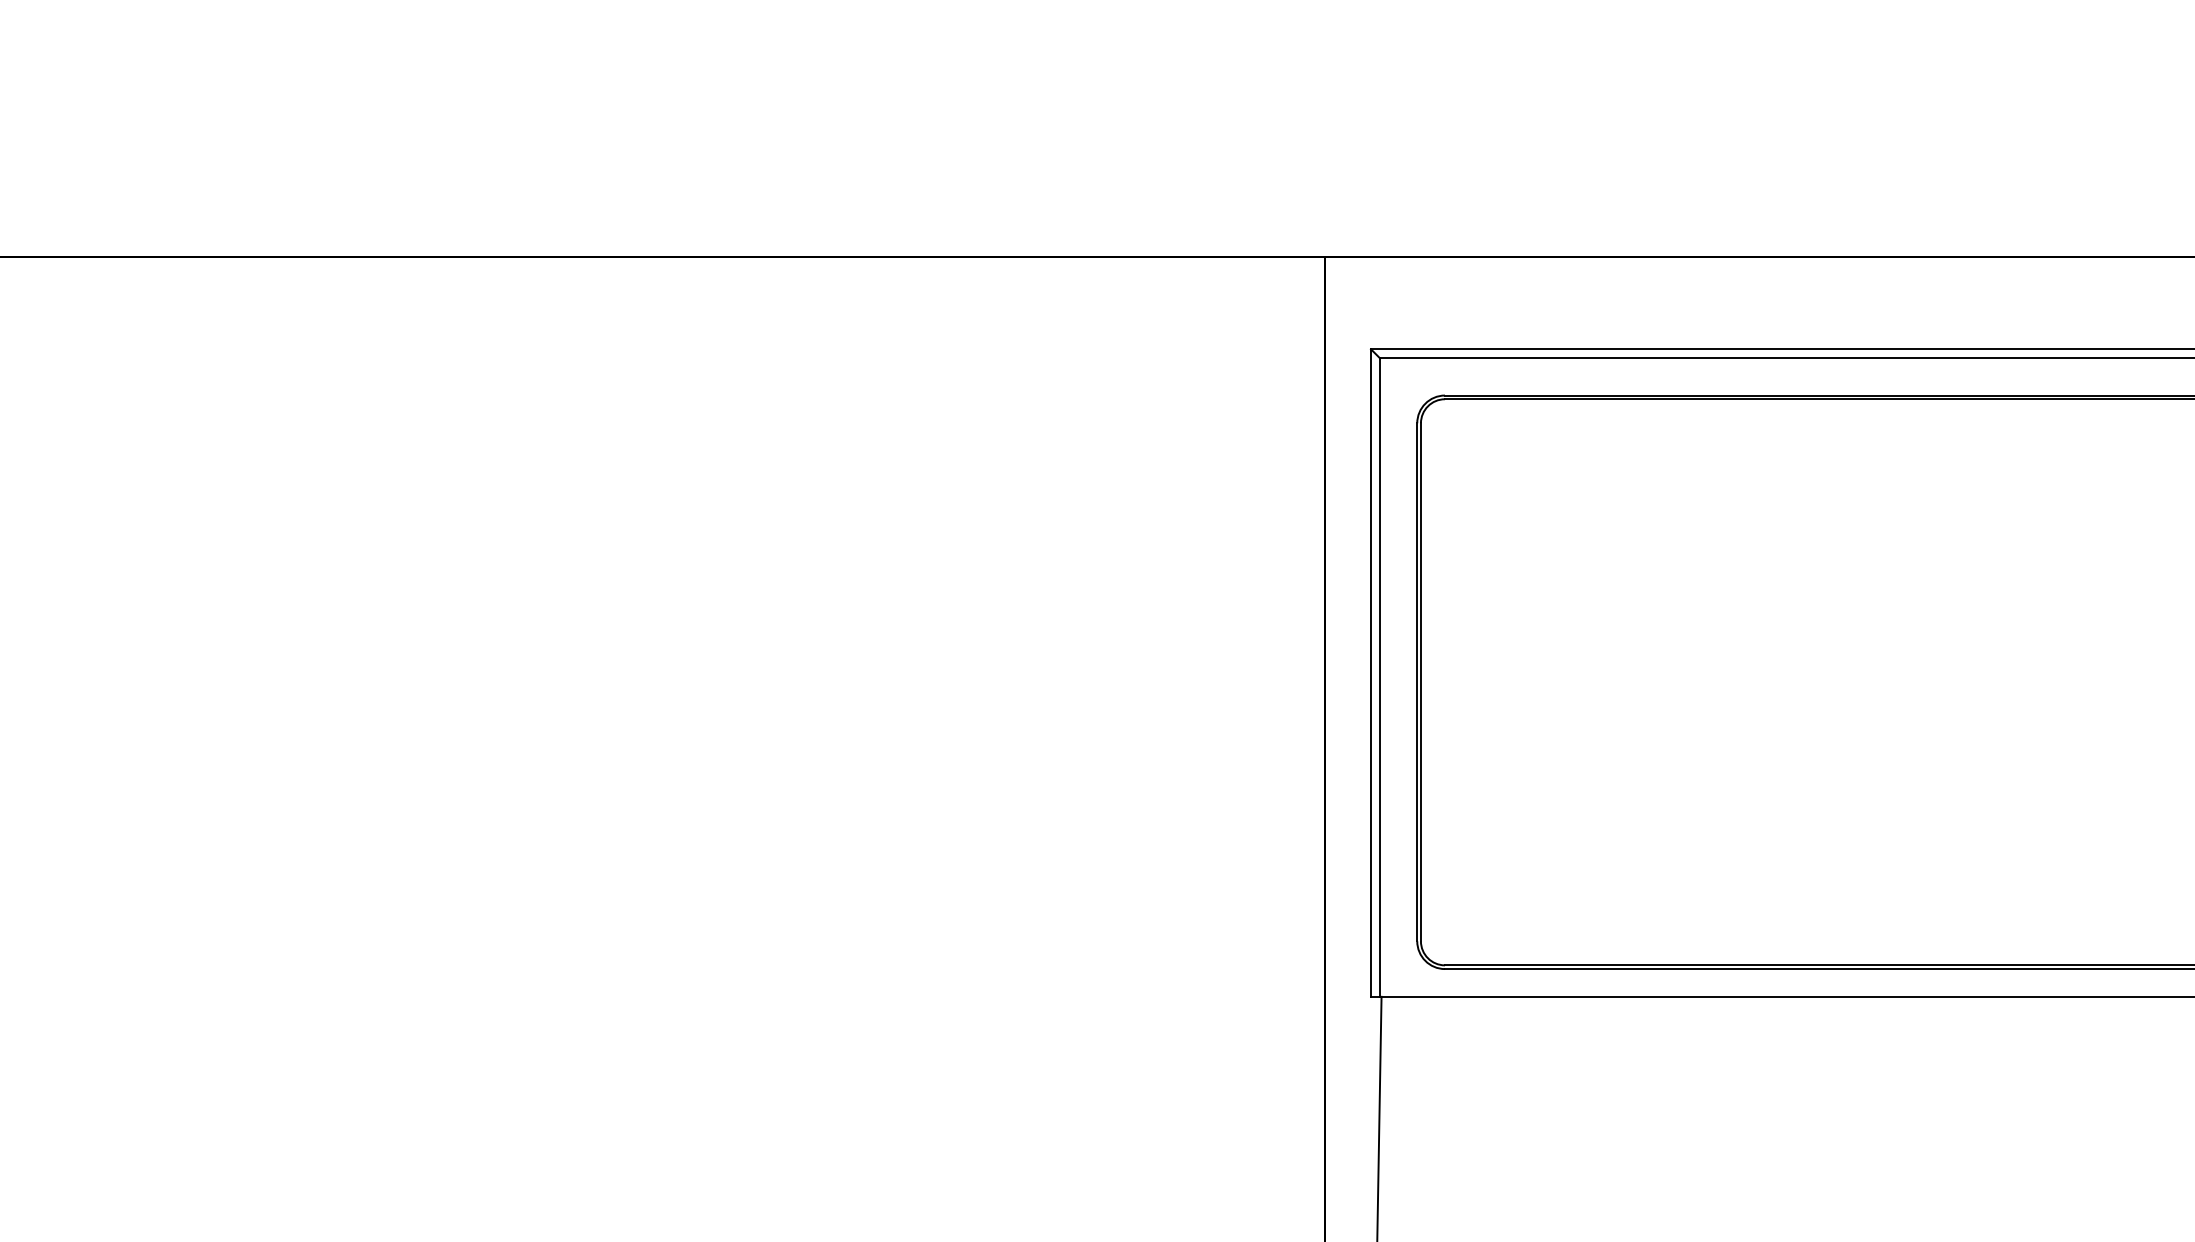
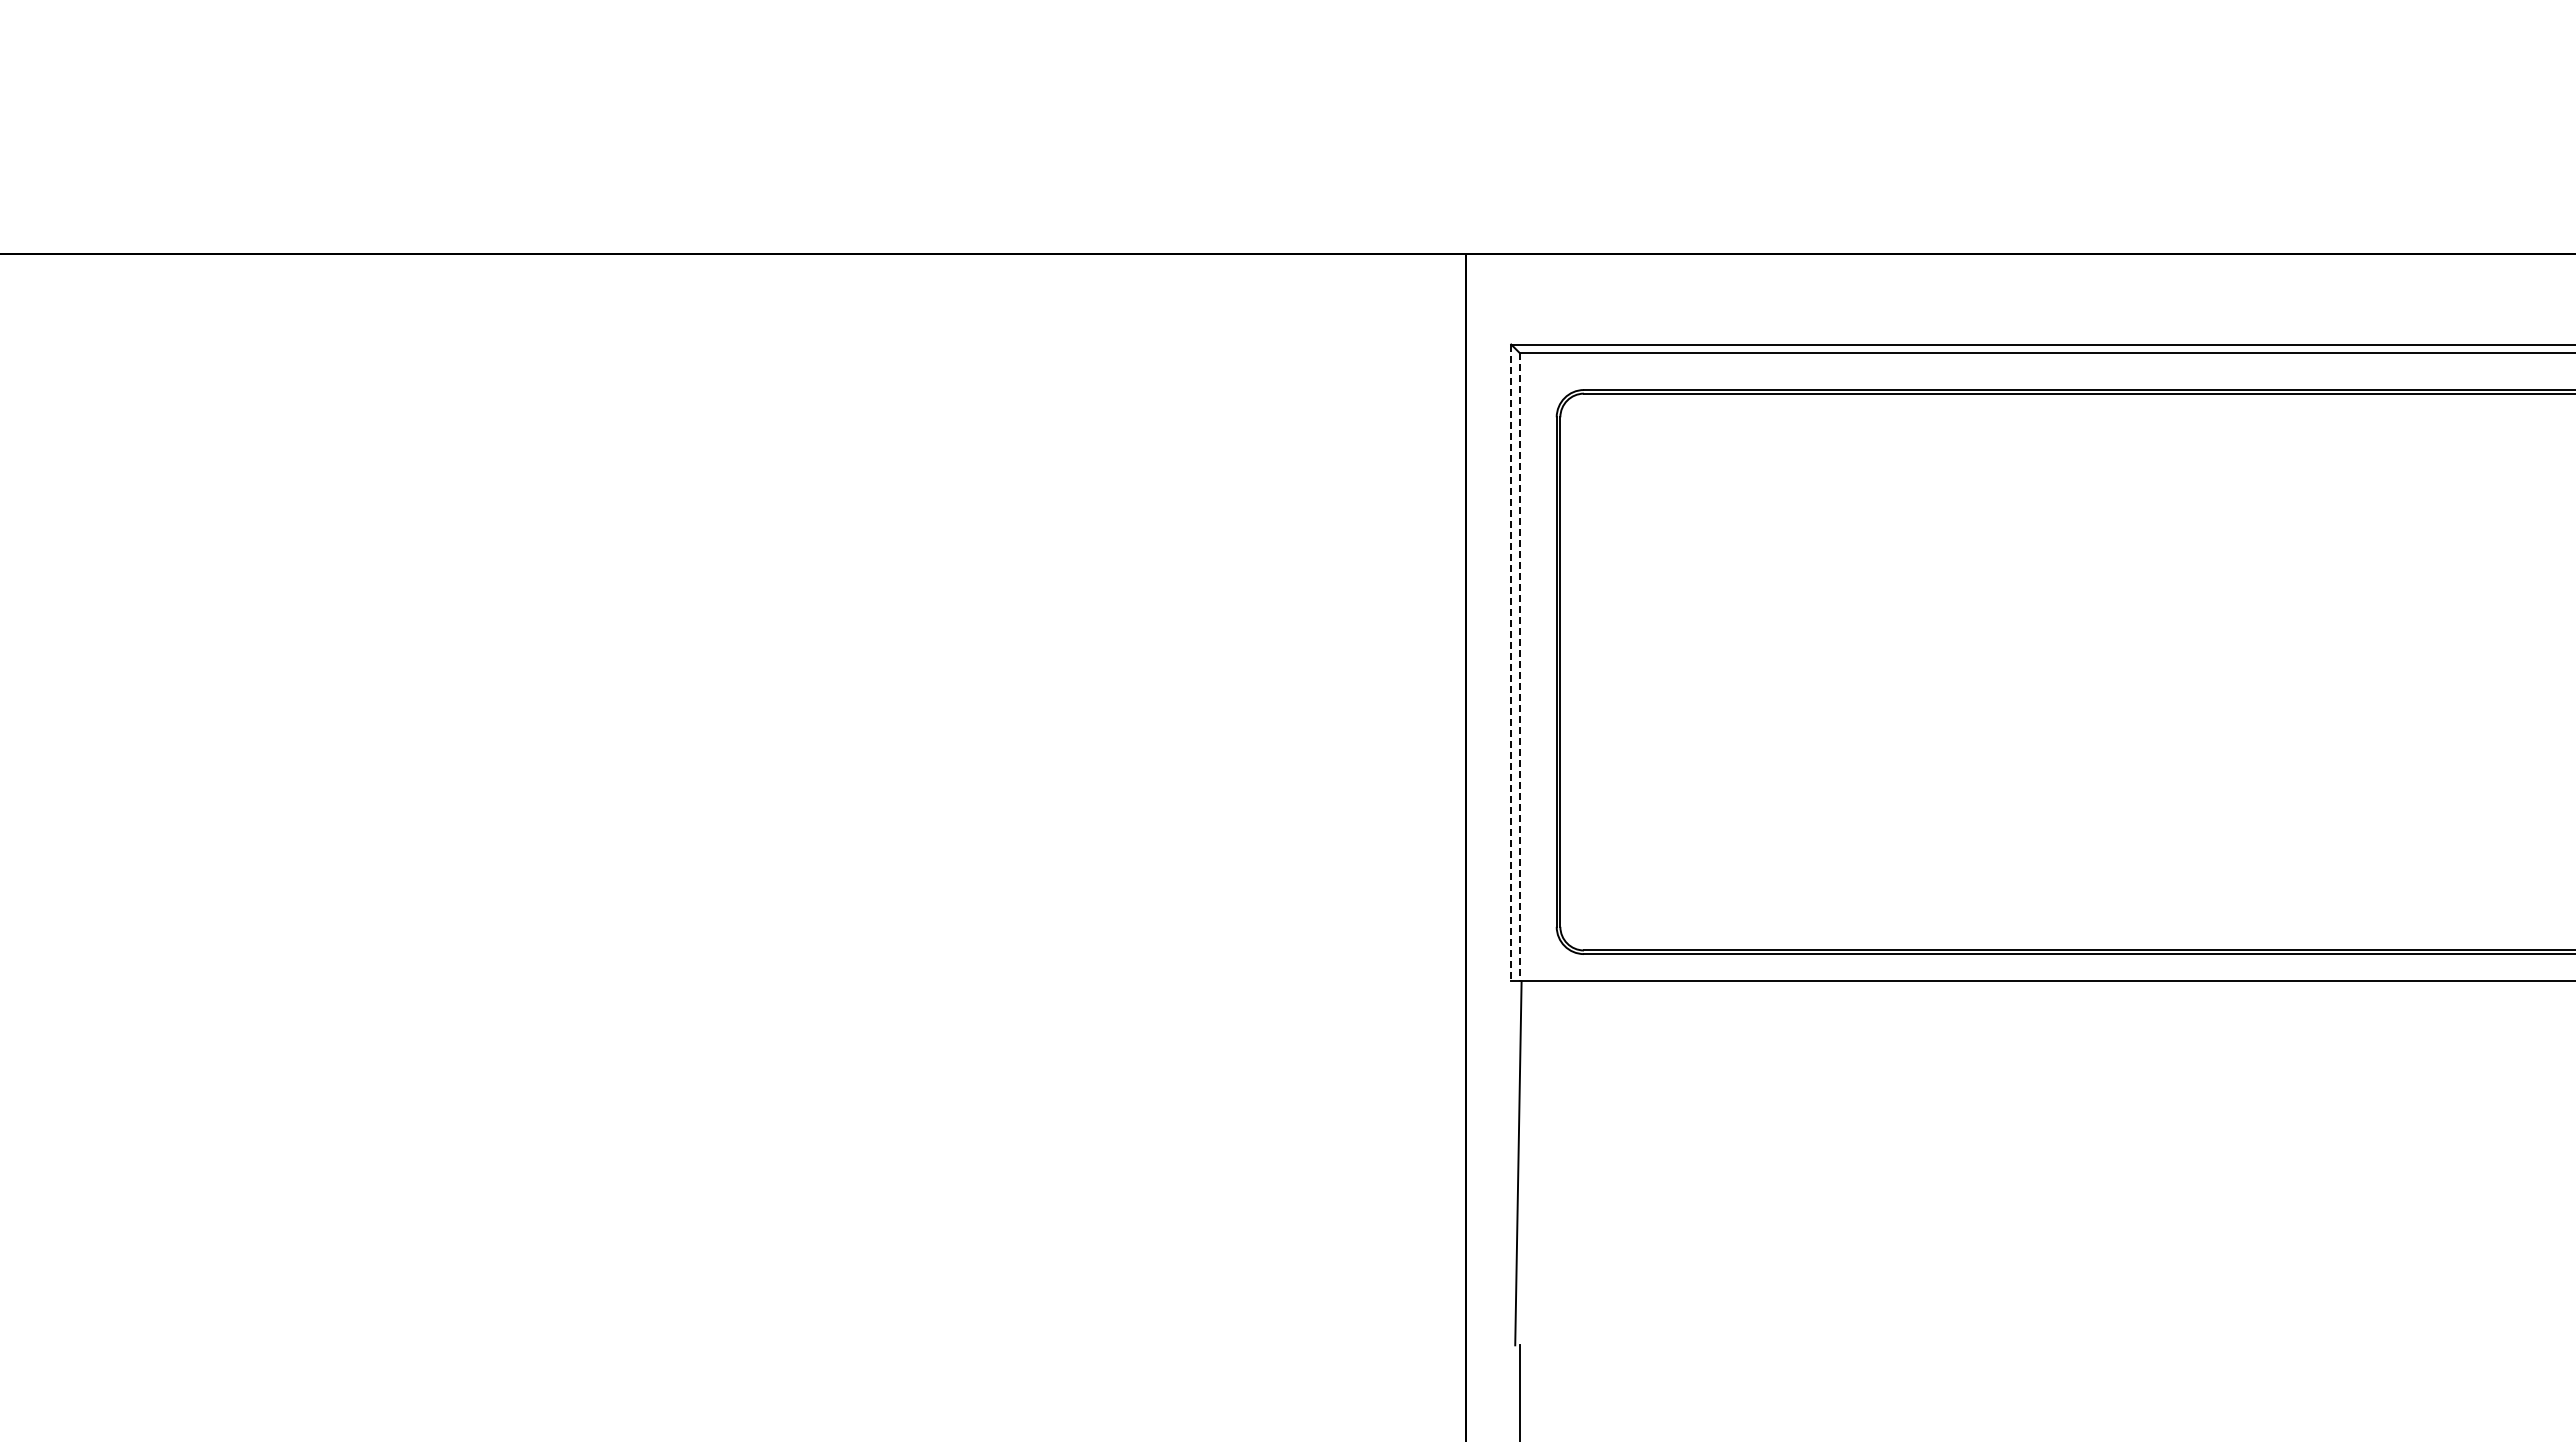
line: (1371, 673) -> (1511, 663), solid -> dashed
line: (1380, 677) -> (1520, 667), solid -> dashed

